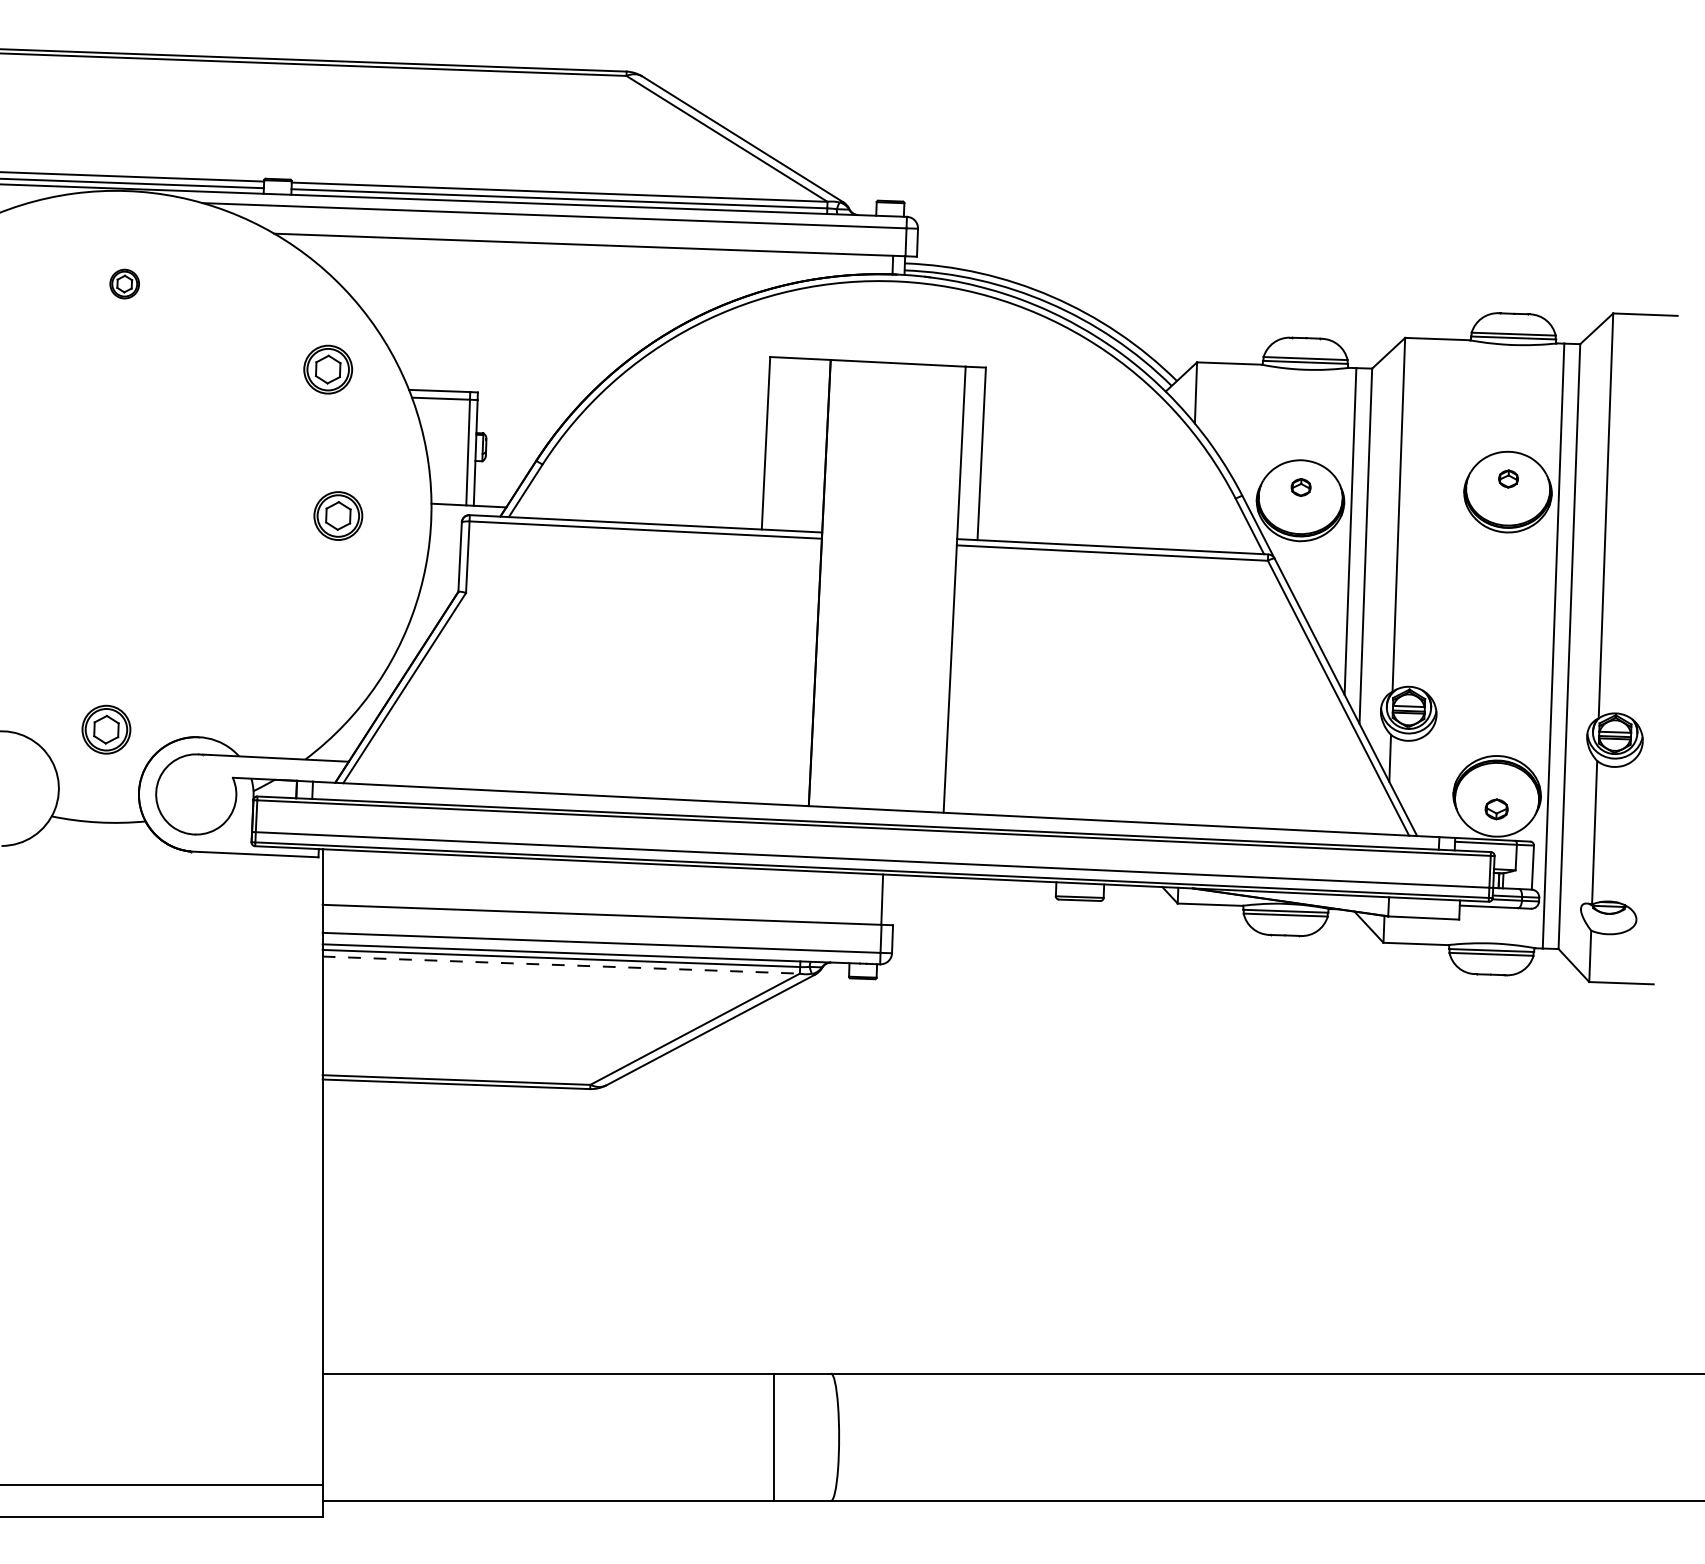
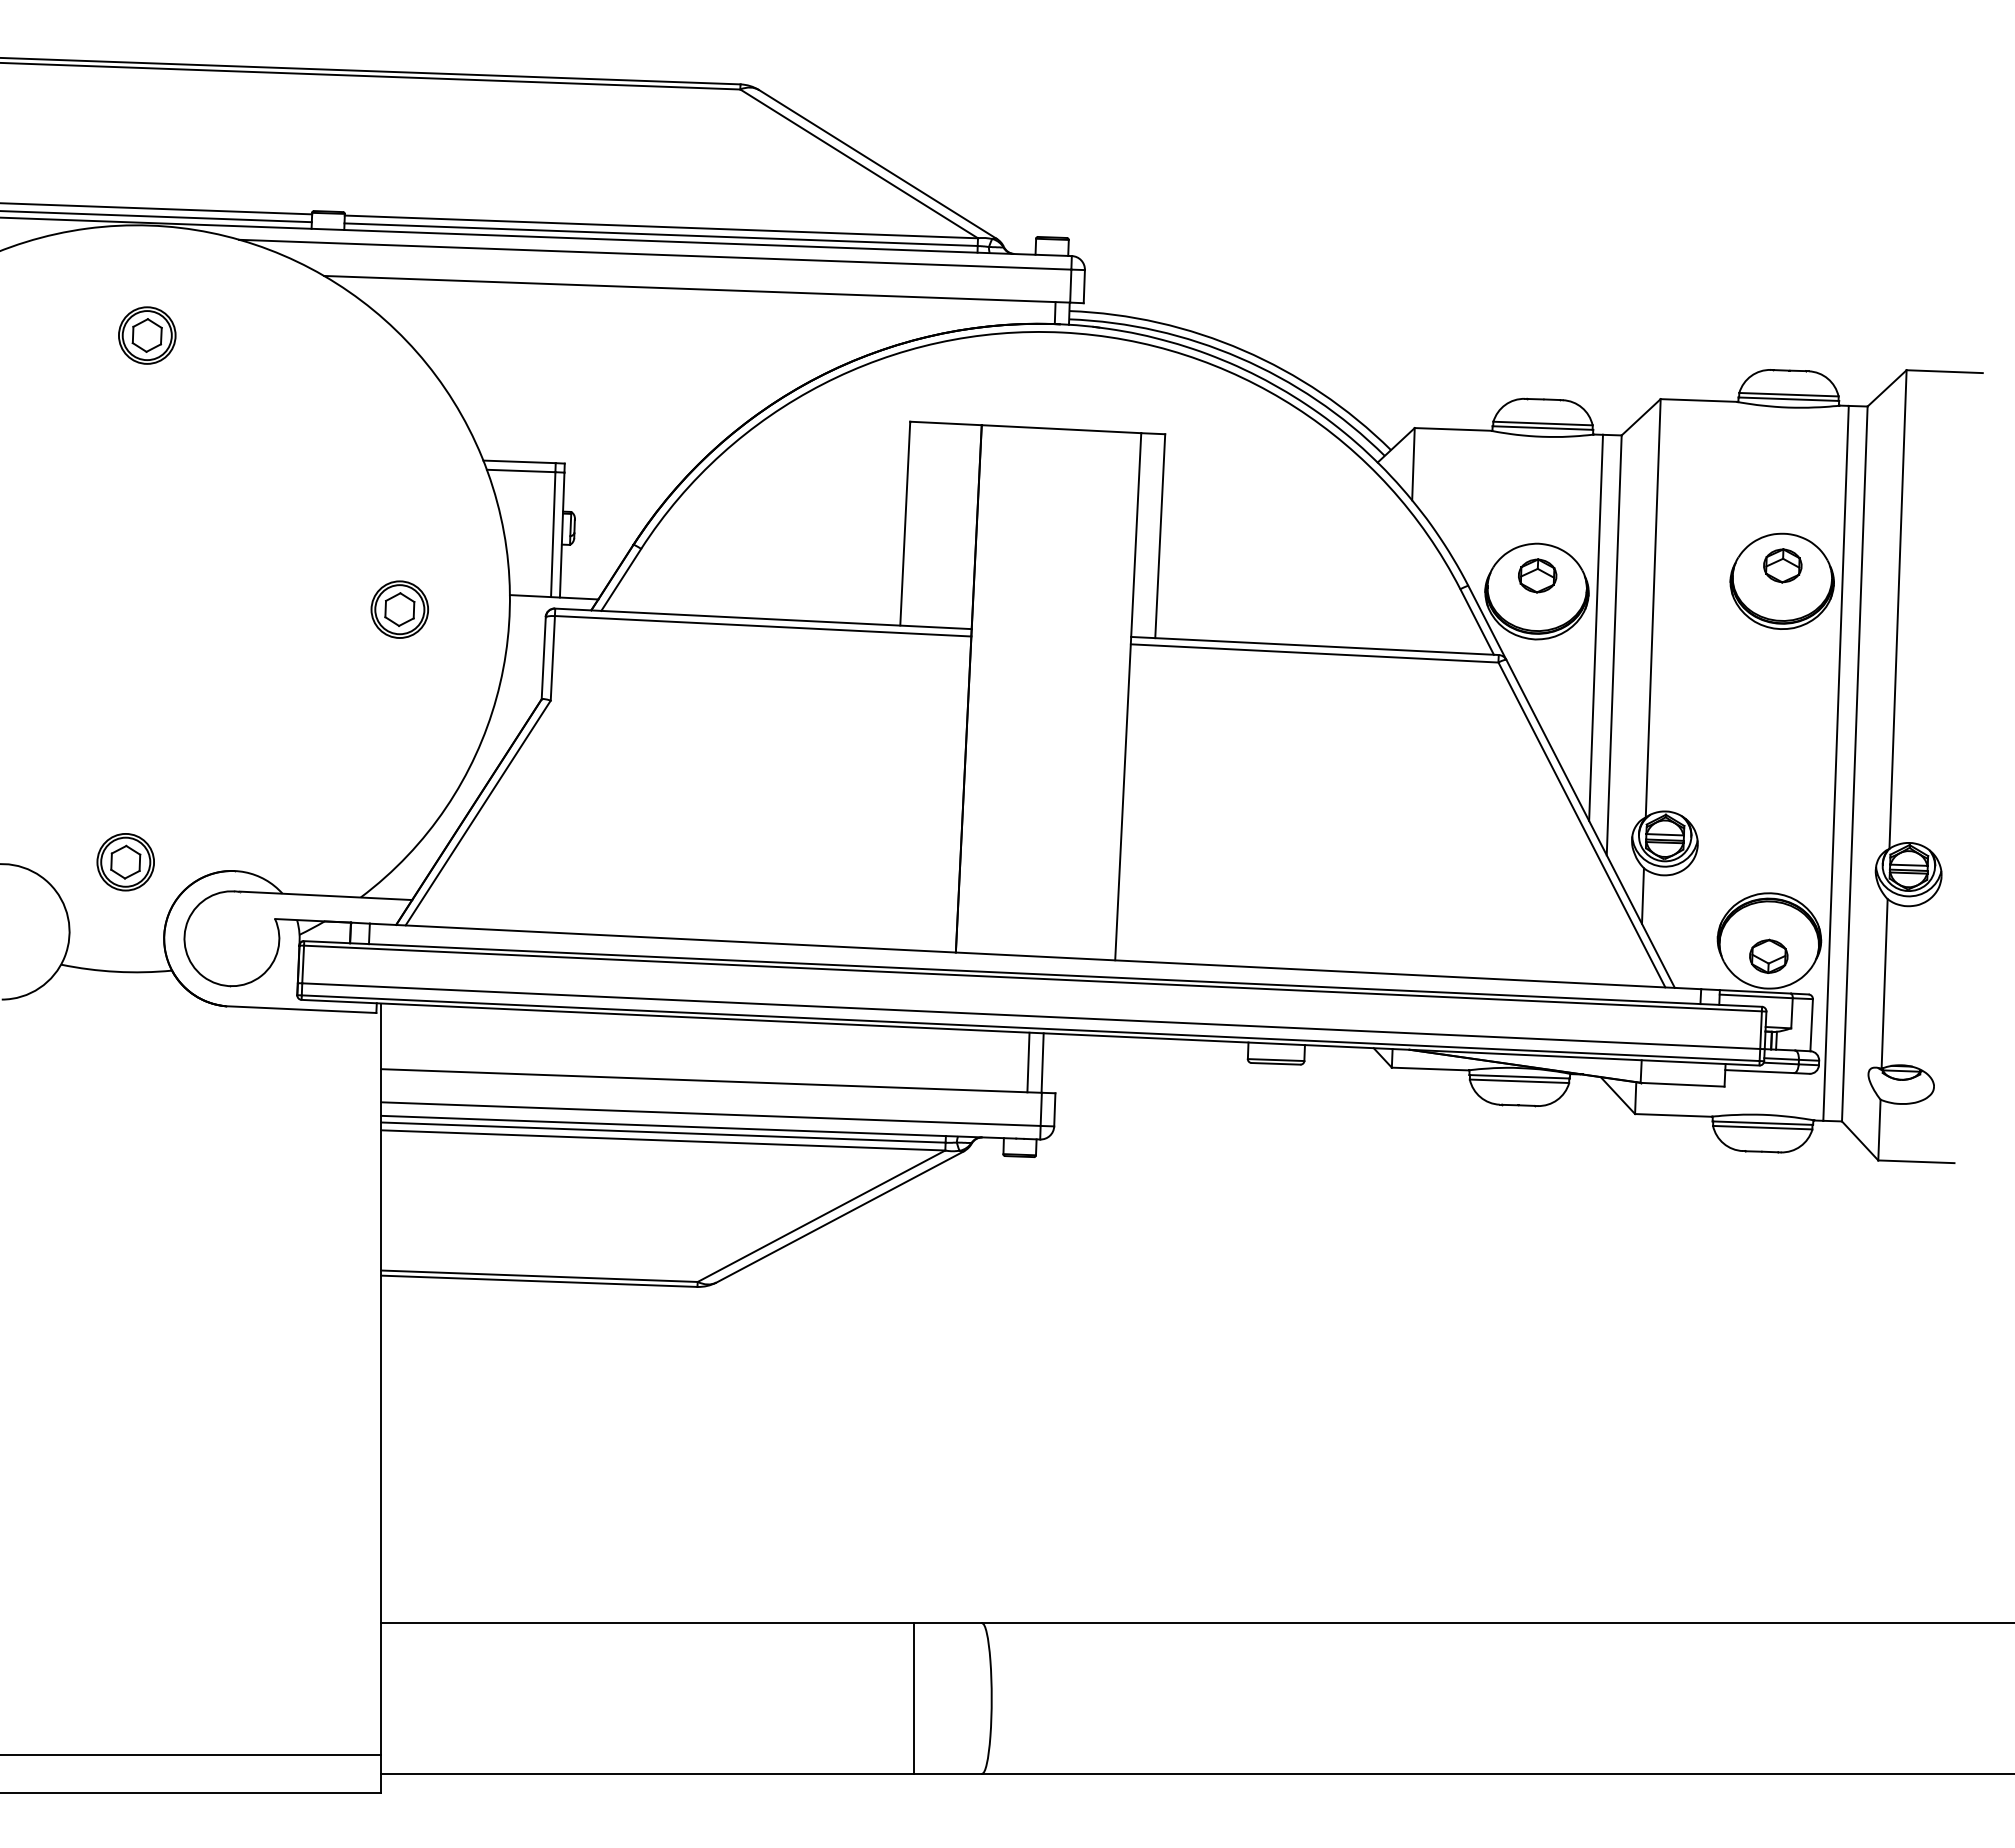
part: (124, 284) -> (147, 335), size x1.67
part: (327, 369) -> (387, 436), removed
part: (1508, 478) -> (1782, 565), size x1.67
part: (1300, 487) -> (1537, 575), size x1.67
part: (1496, 808) -> (1768, 955), size x1.43
line: (870, 899) -> (1028, 1062), added
line: (561, 965) -> (663, 1140), dashed -> solid

